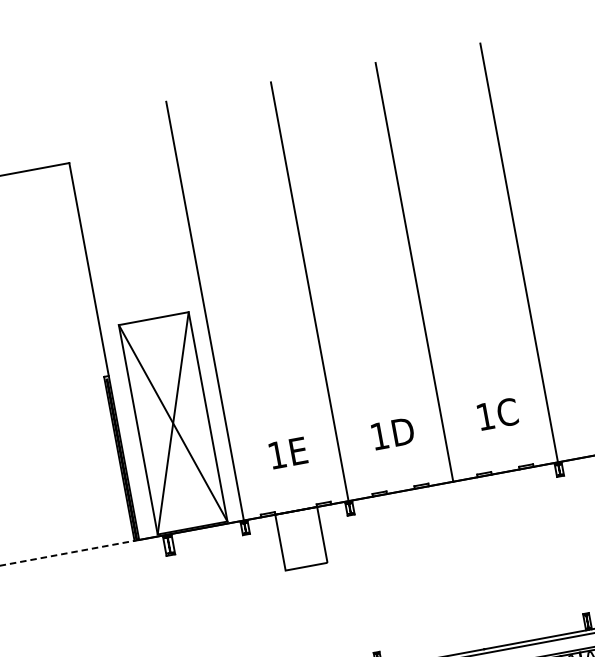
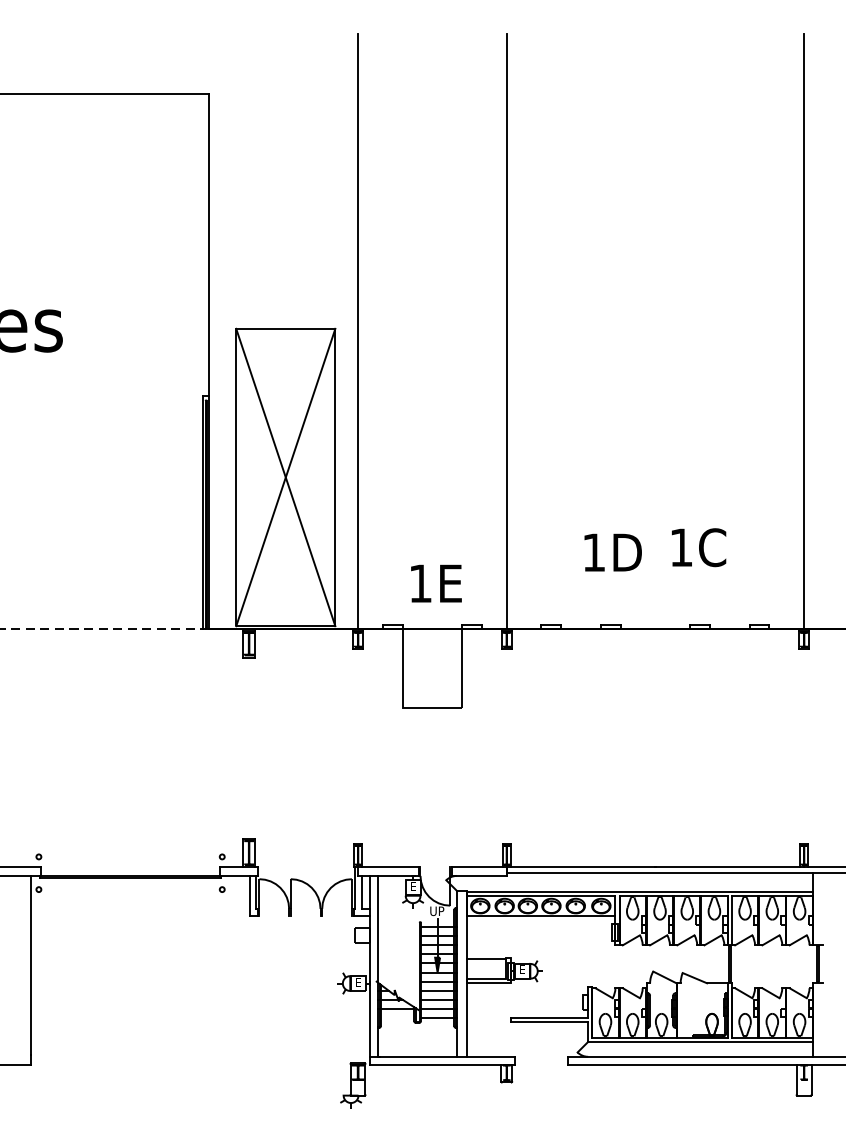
line: (414, 272) -> (655, 331), removed
text: (498, 414) -> (699, 547), moved
text: (392, 433) -> (612, 552), moved
text: (288, 452) -> (436, 583), moved

